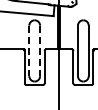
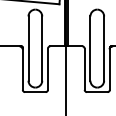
line: (29, 51) -> (28, 49), dashed -> solid
line: (40, 51) -> (42, 49), dashed -> solid

